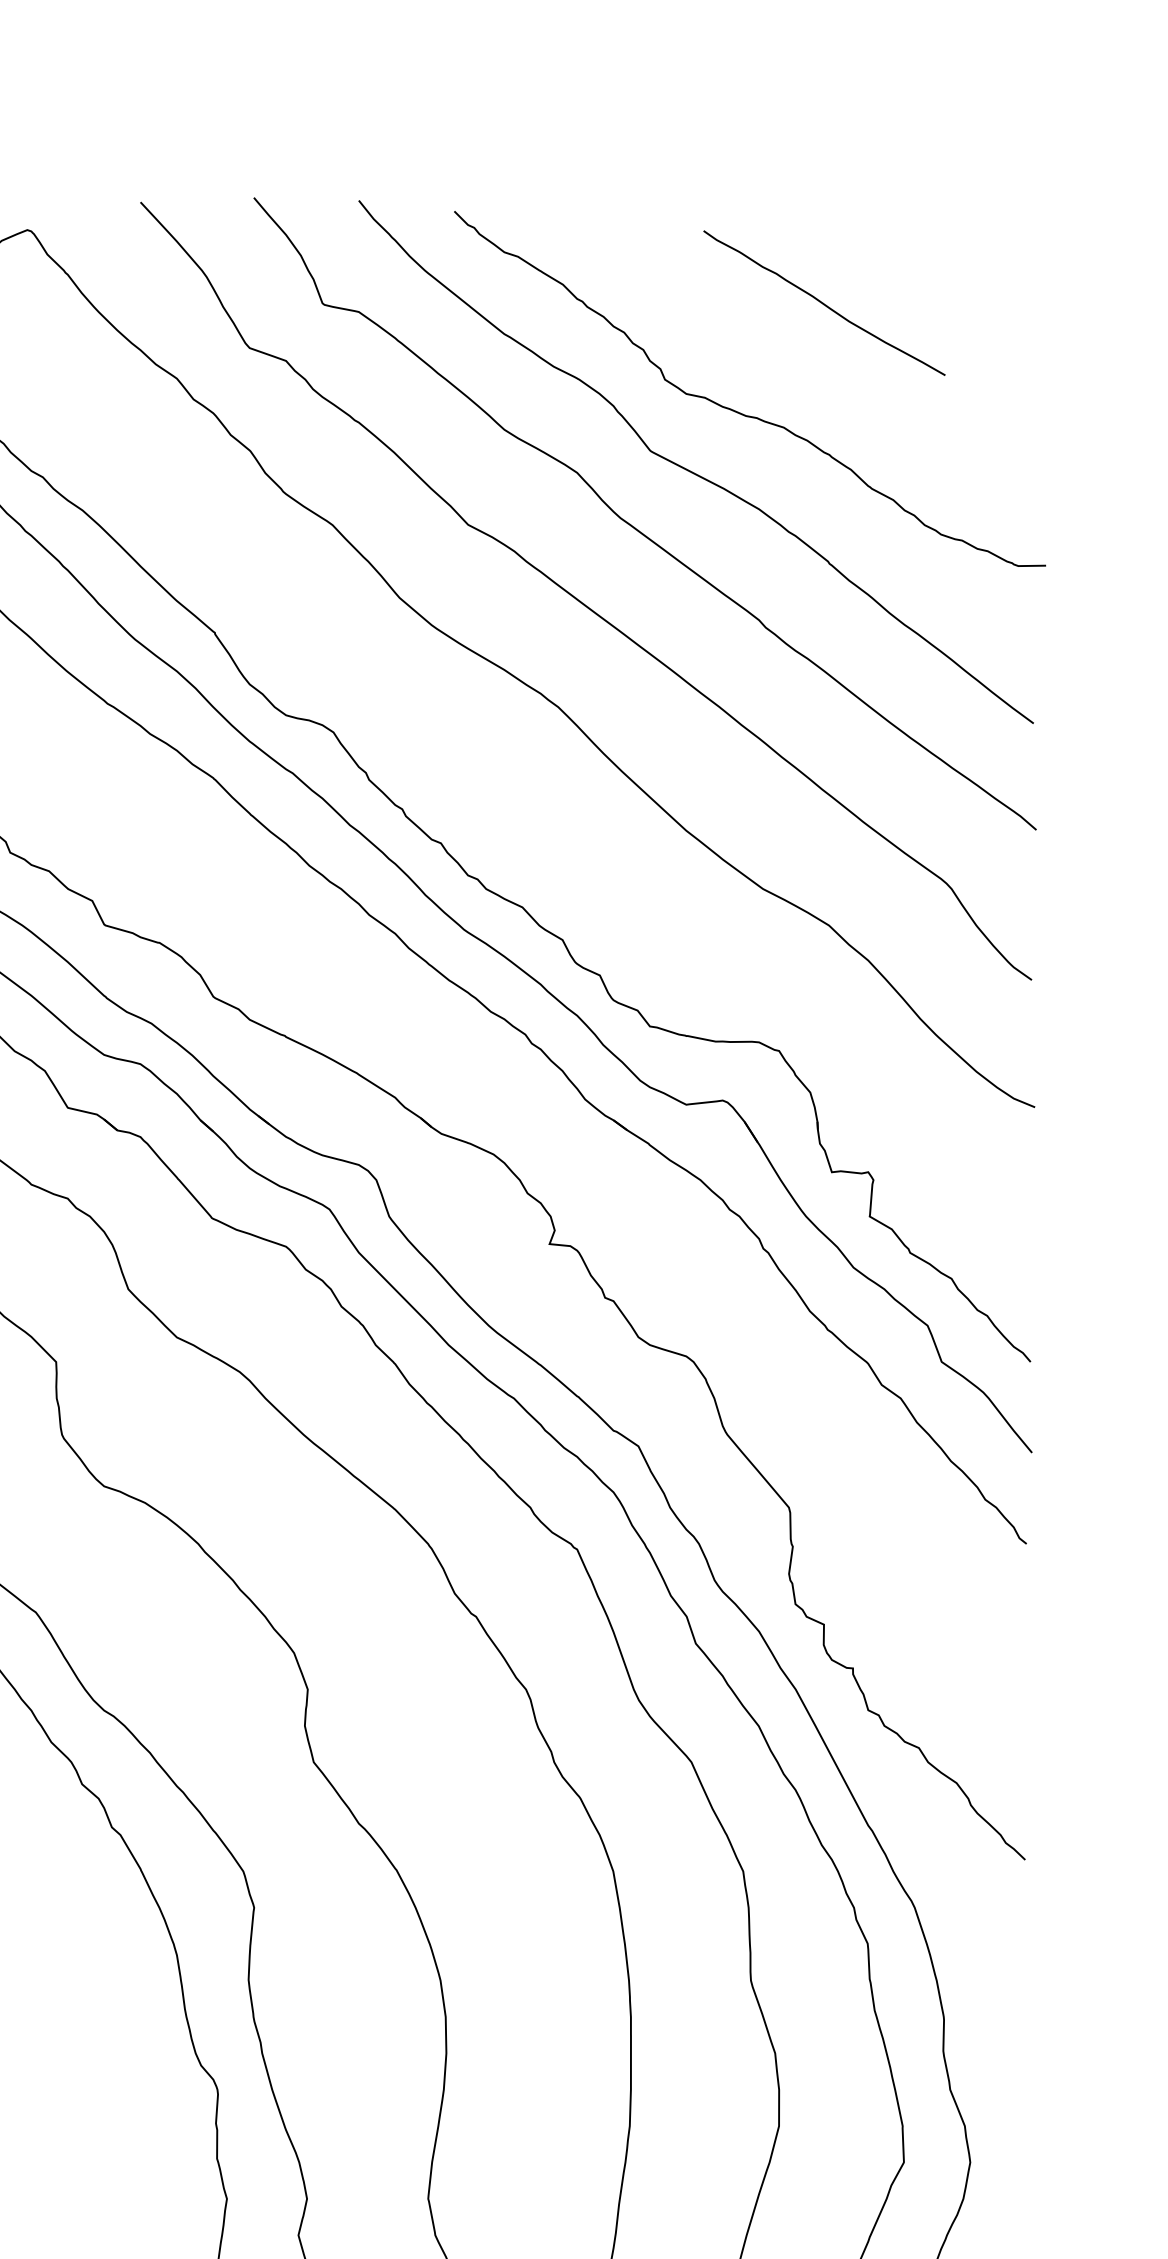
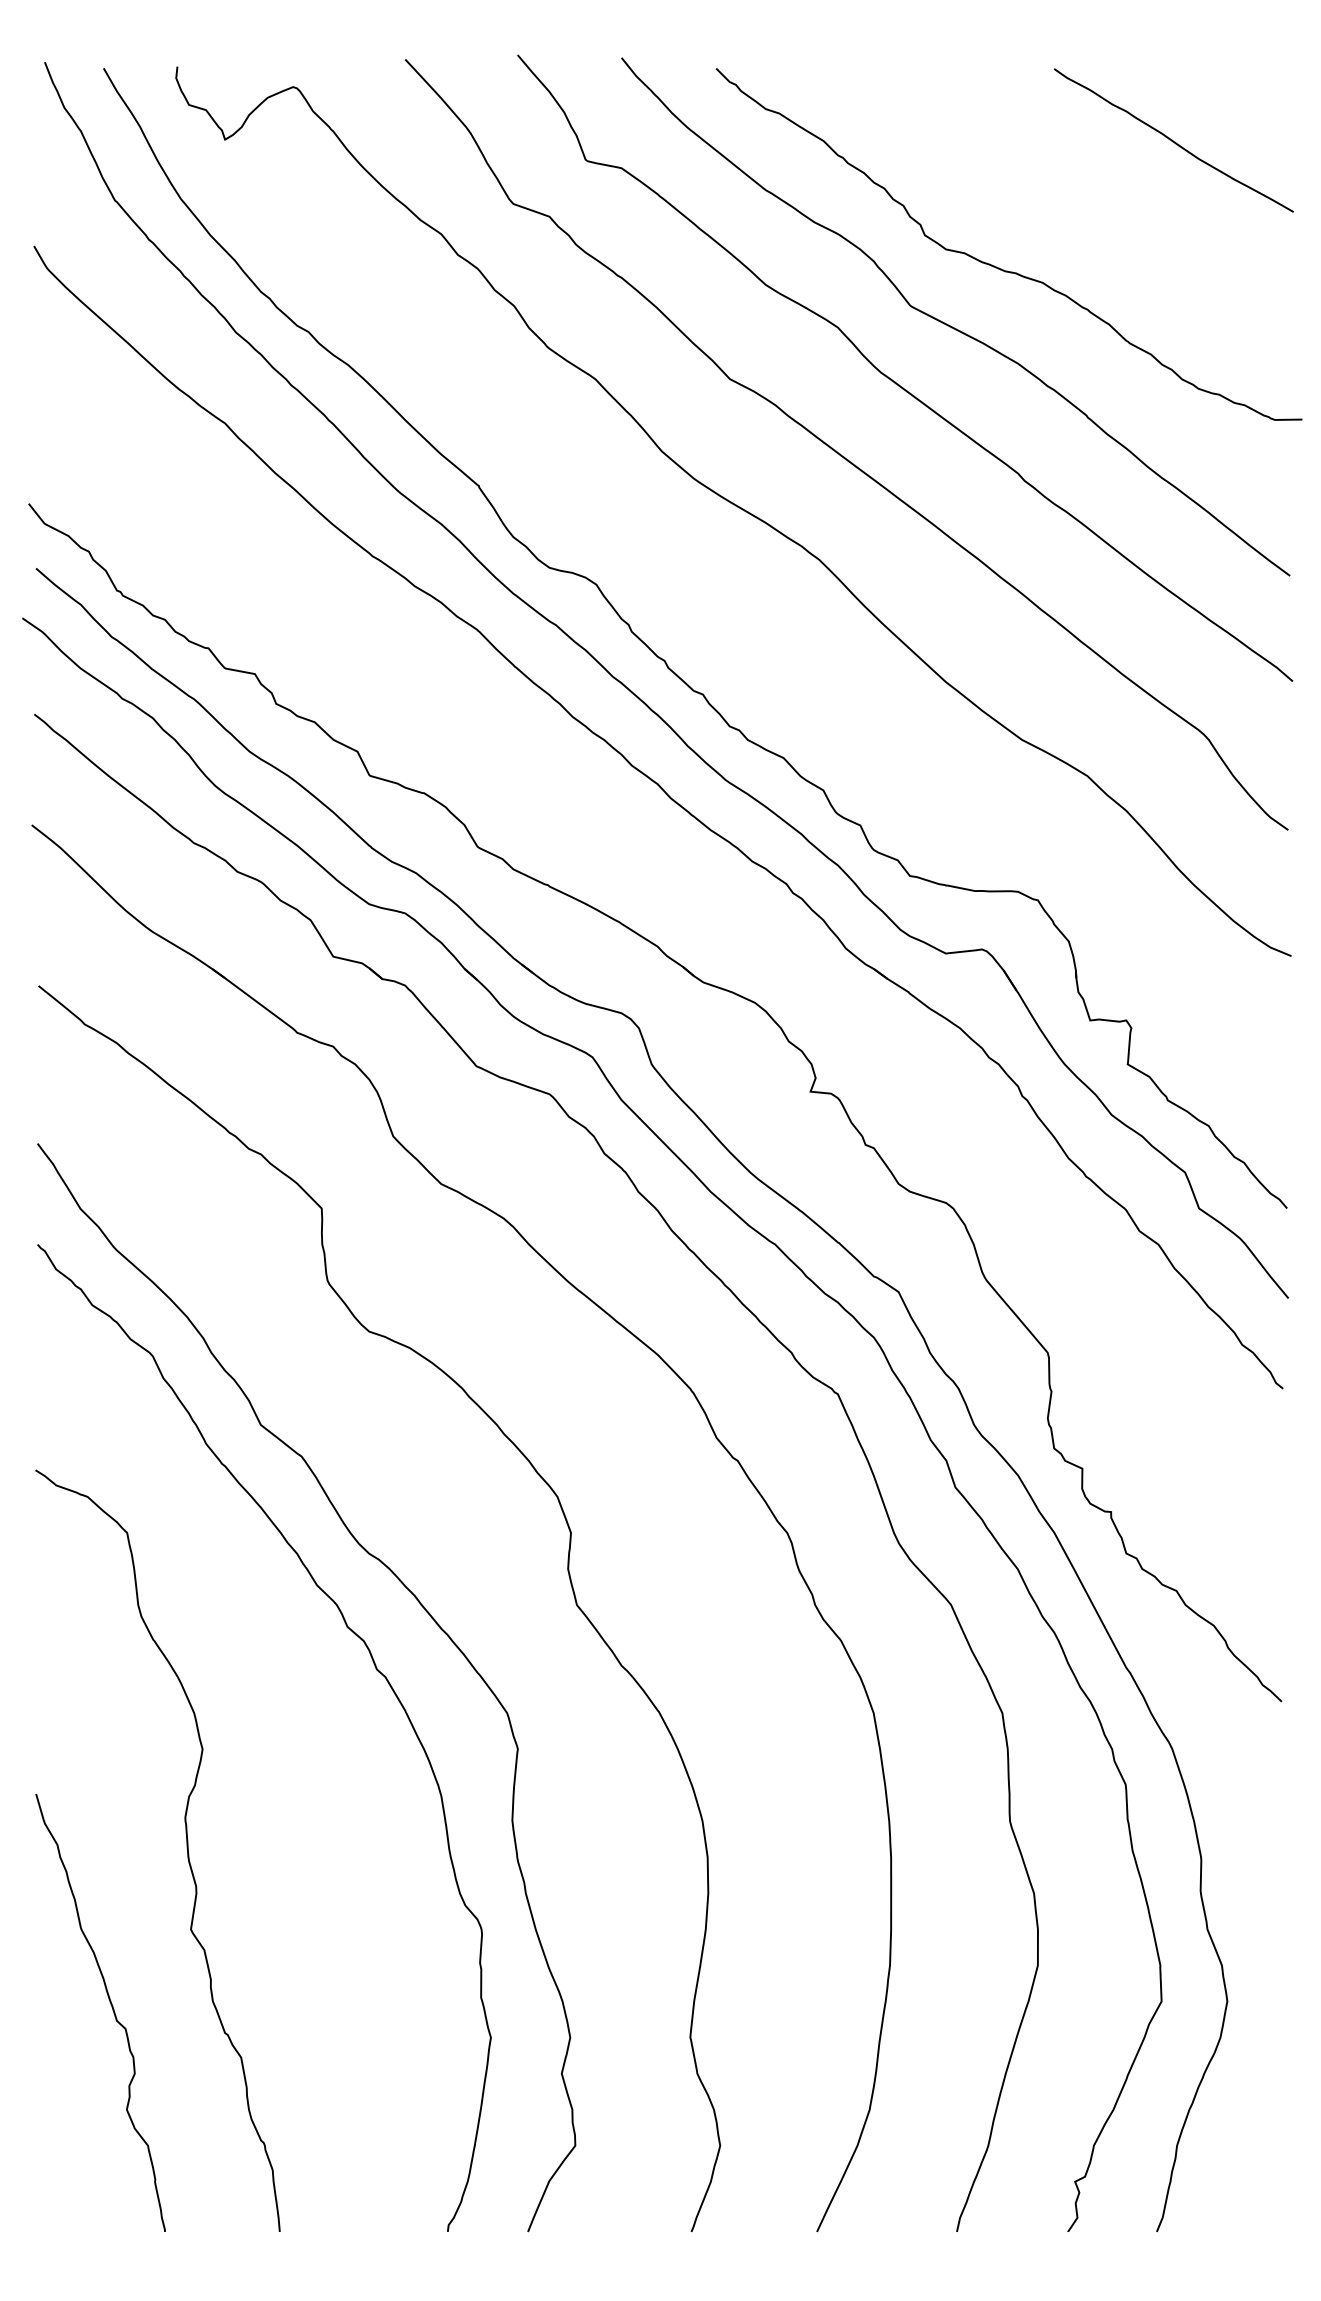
curve: (824, 303) -> (1173, 140), moved

